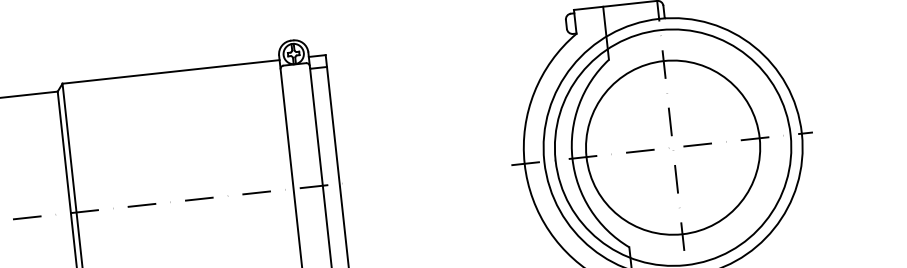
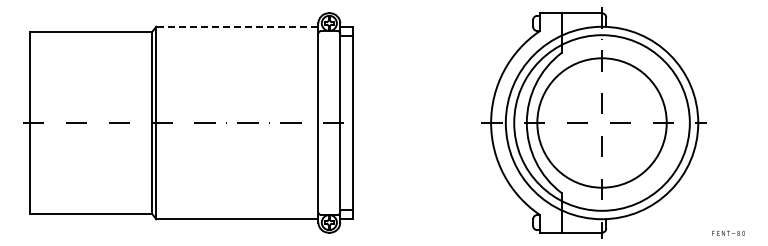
line: (169, 71) -> (236, 26), solid -> dashed

